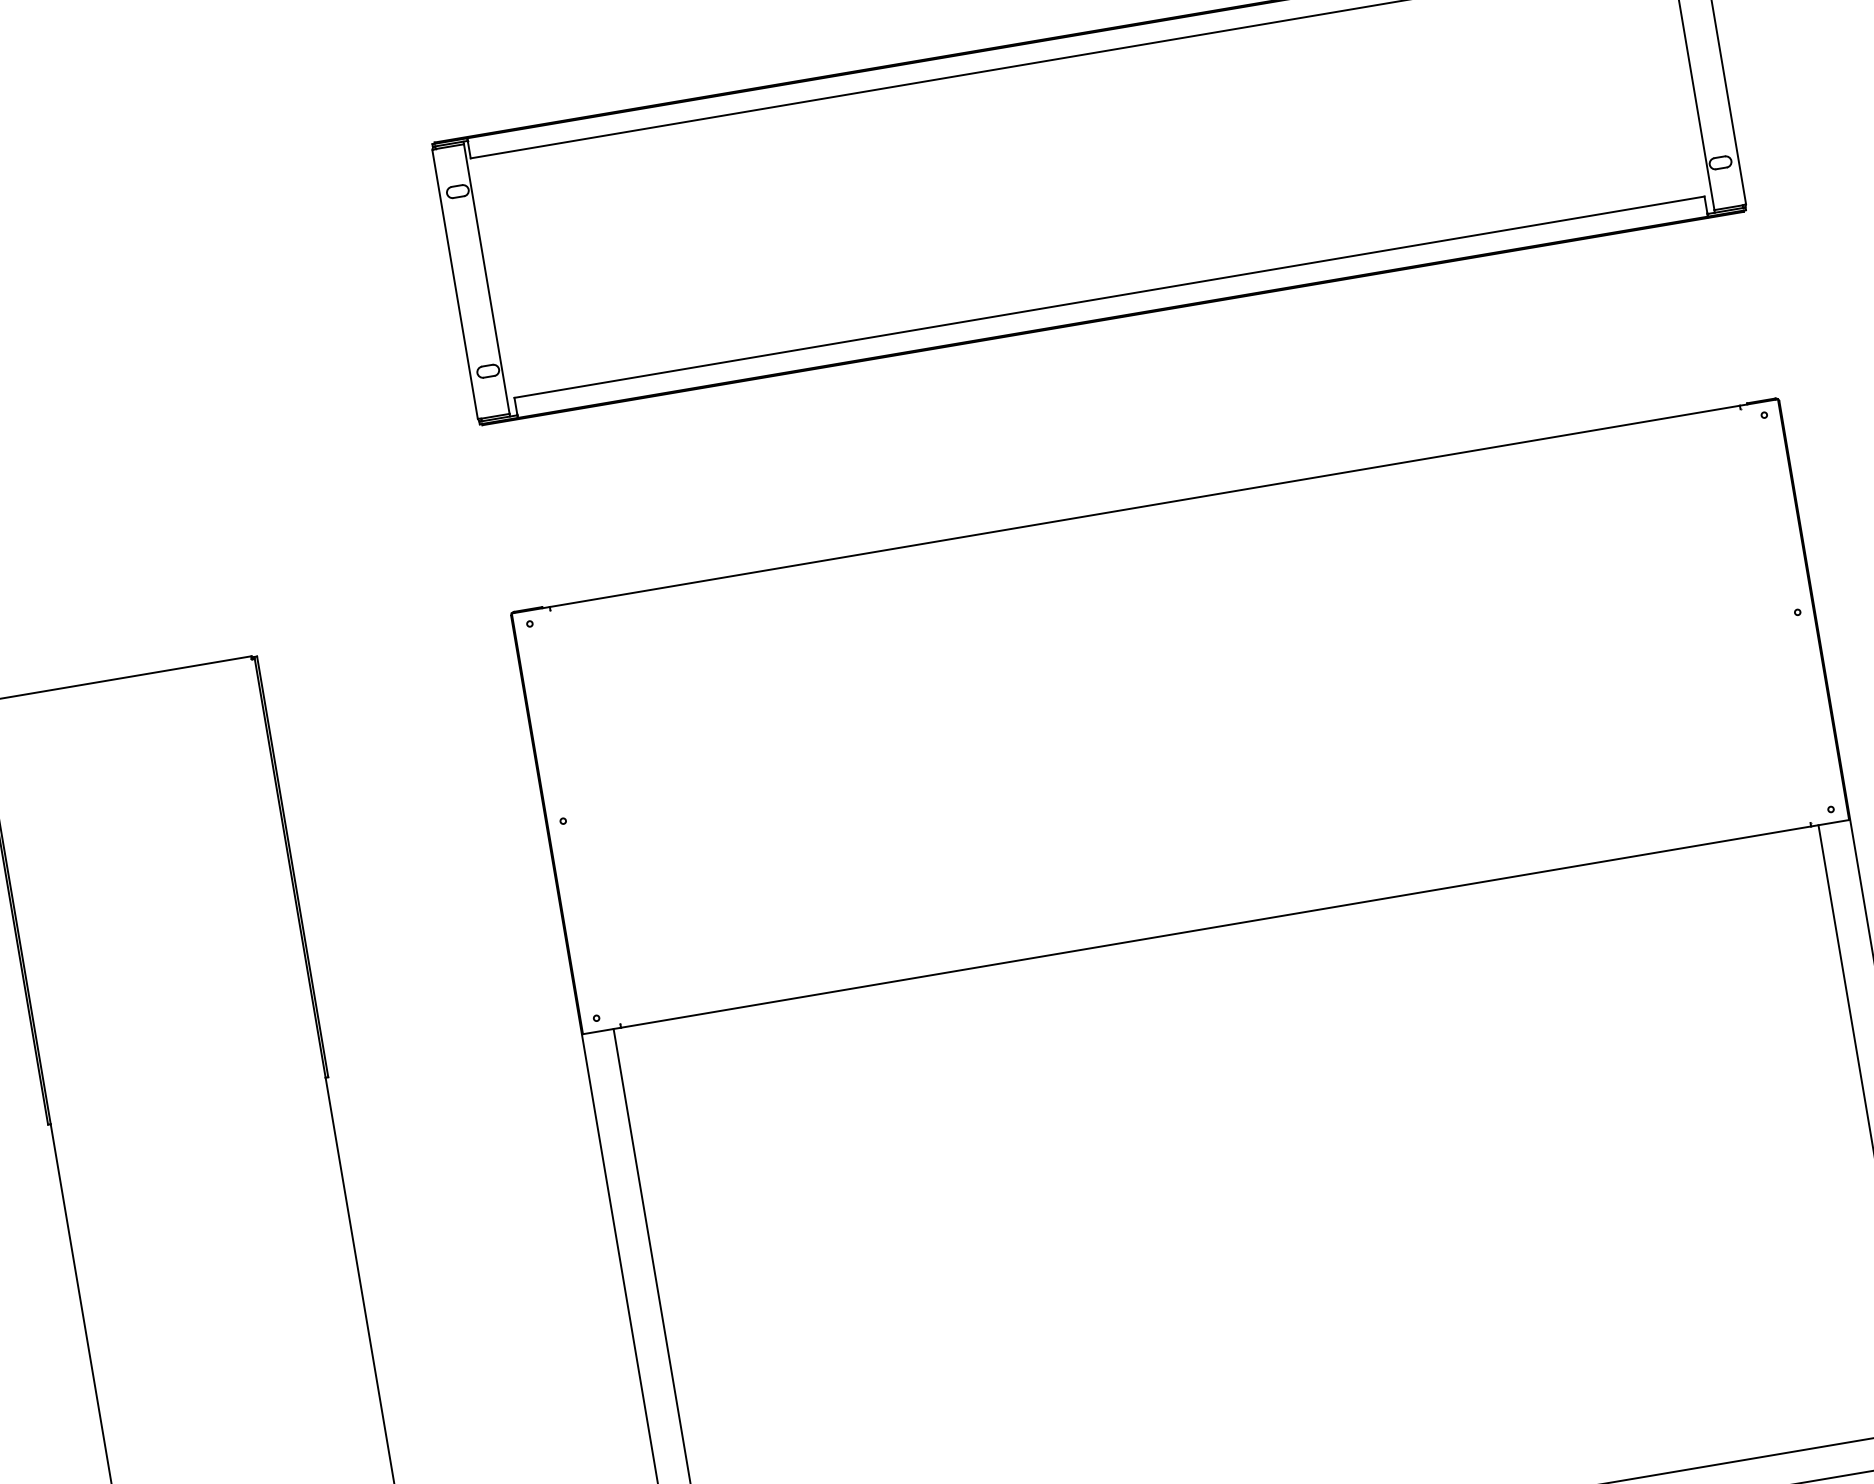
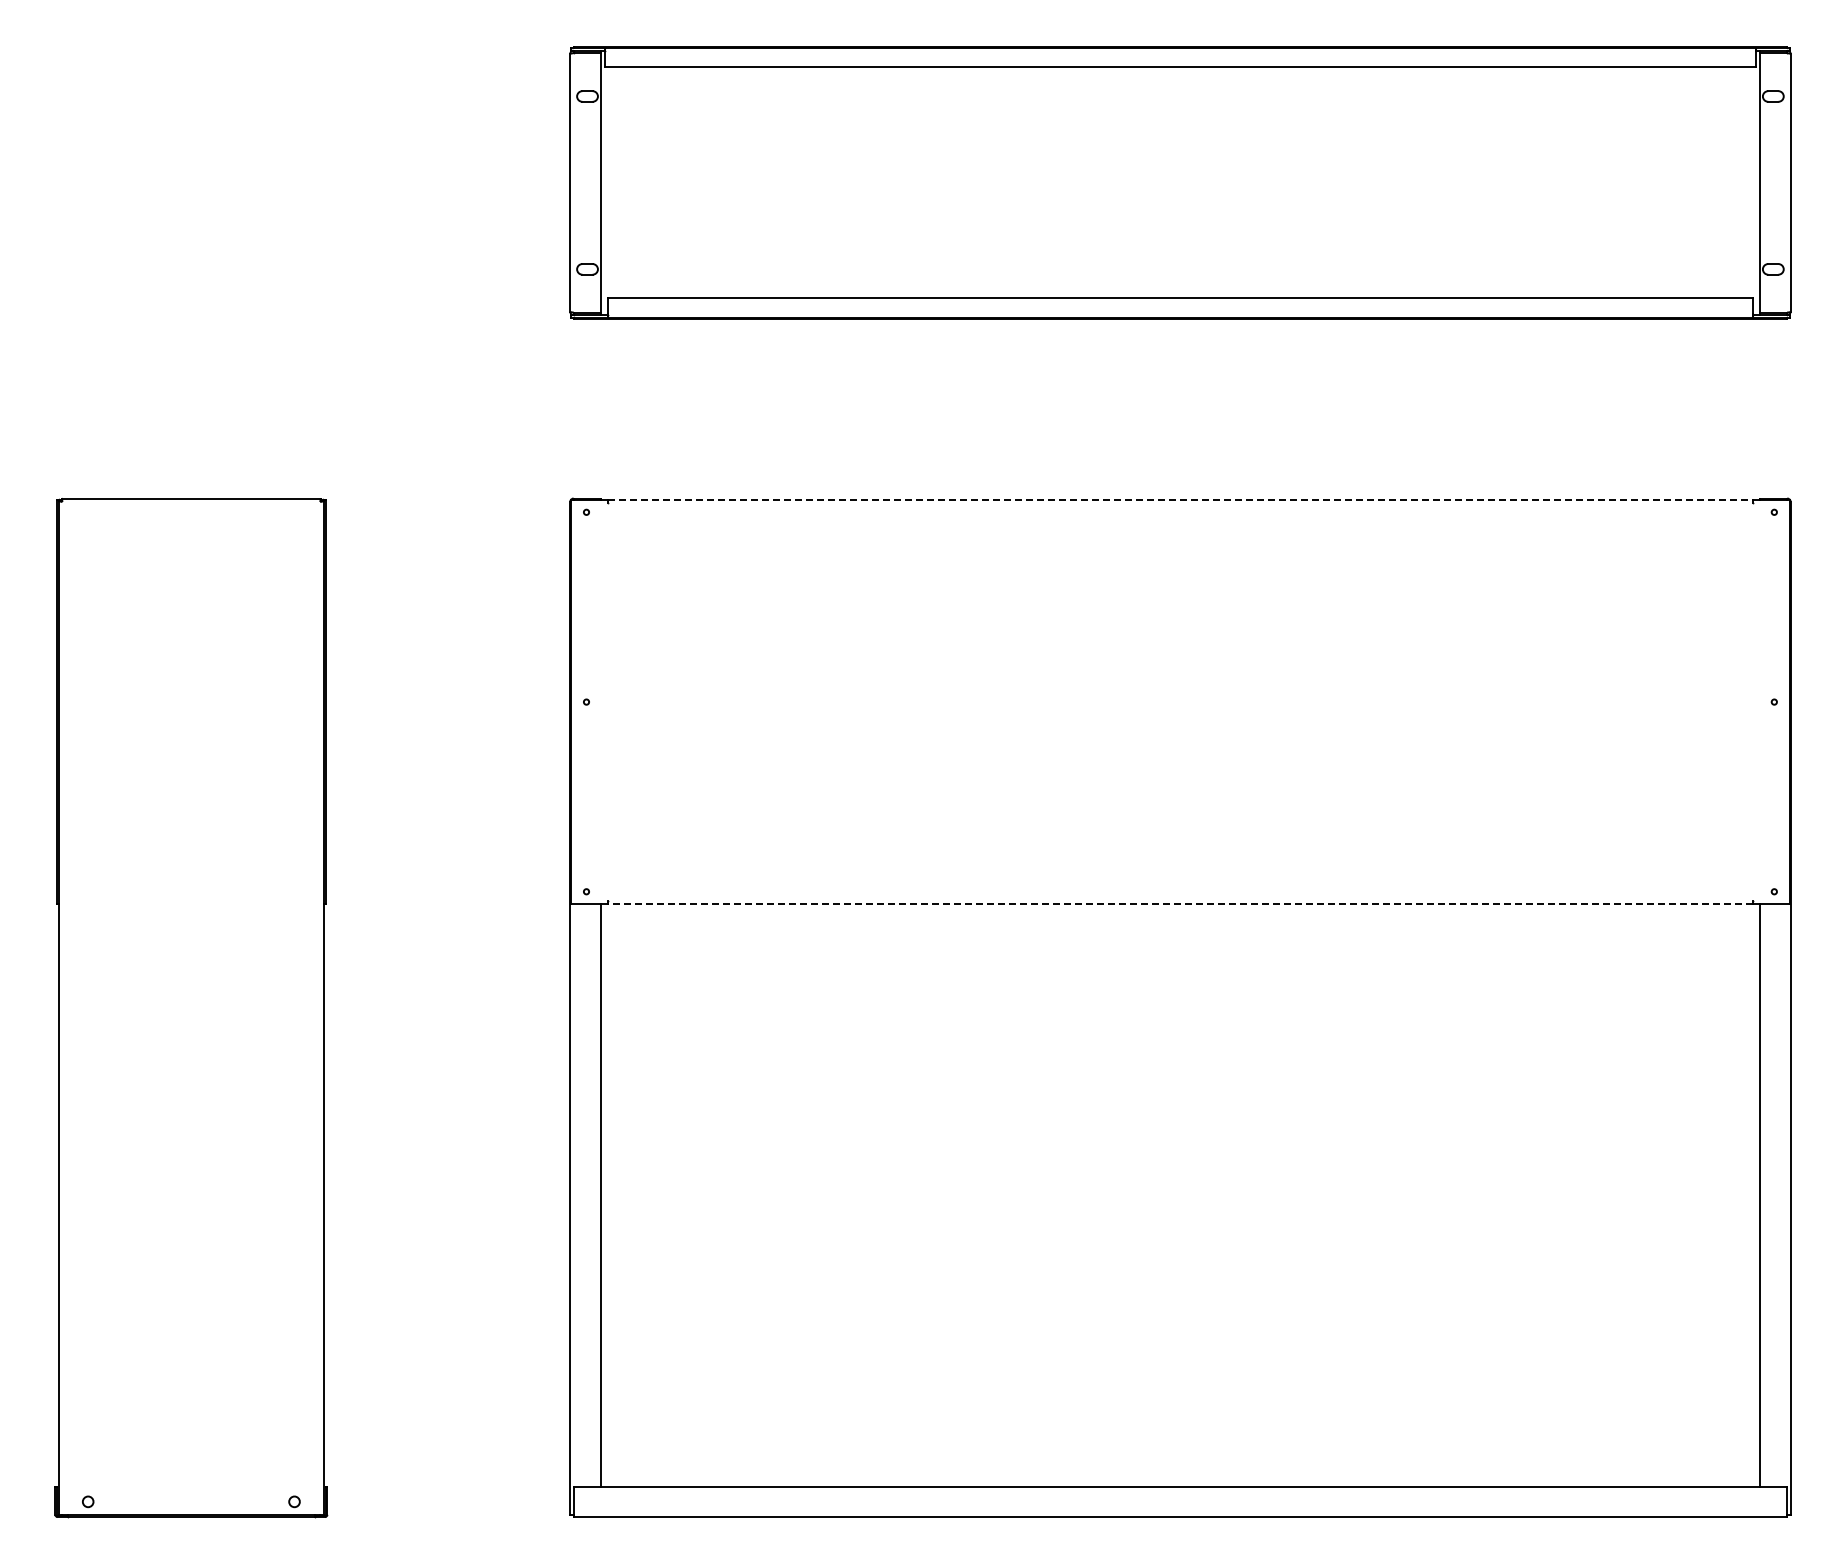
line: (1144, 506) -> (1180, 499), solid -> dashed
line: (1216, 927) -> (1180, 904), solid -> dashed

